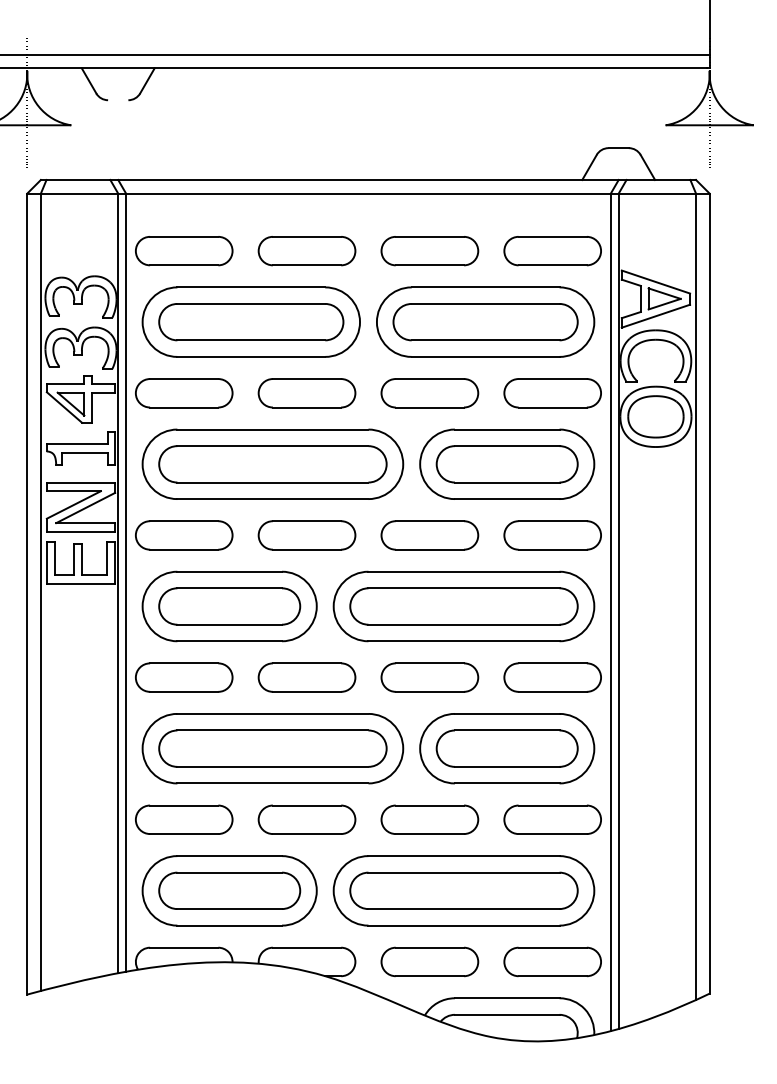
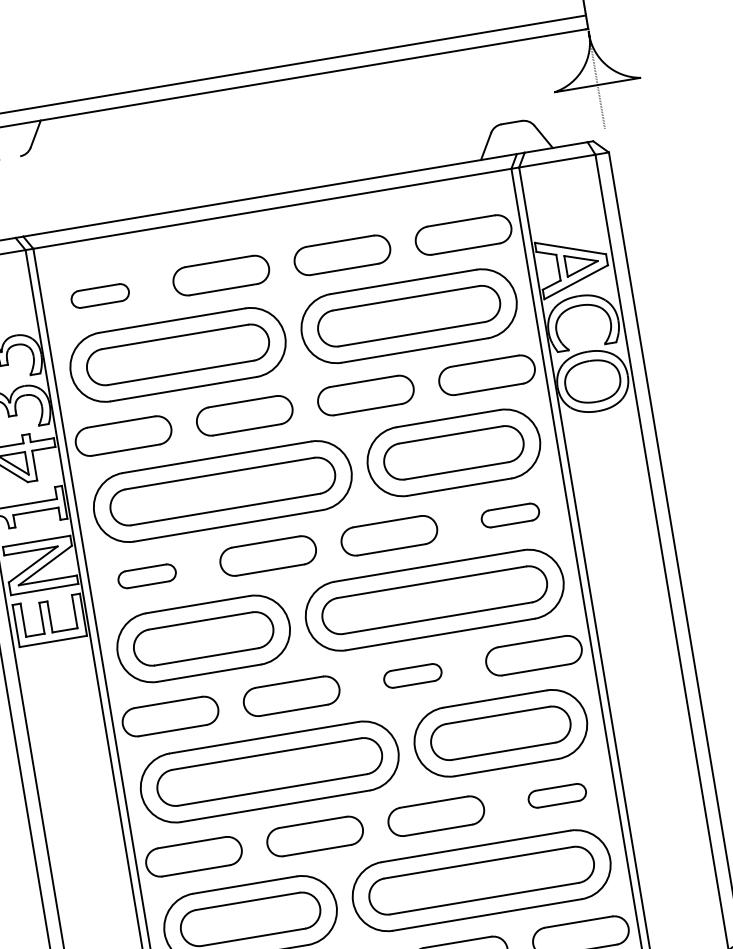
part: (184, 251) -> (100, 296), size x0.6
part: (184, 535) -> (147, 576), size x0.6
part: (552, 535) -> (510, 515), size x0.6
part: (429, 677) -> (412, 675), size x0.6
part: (552, 819) -> (557, 795), size x0.6

